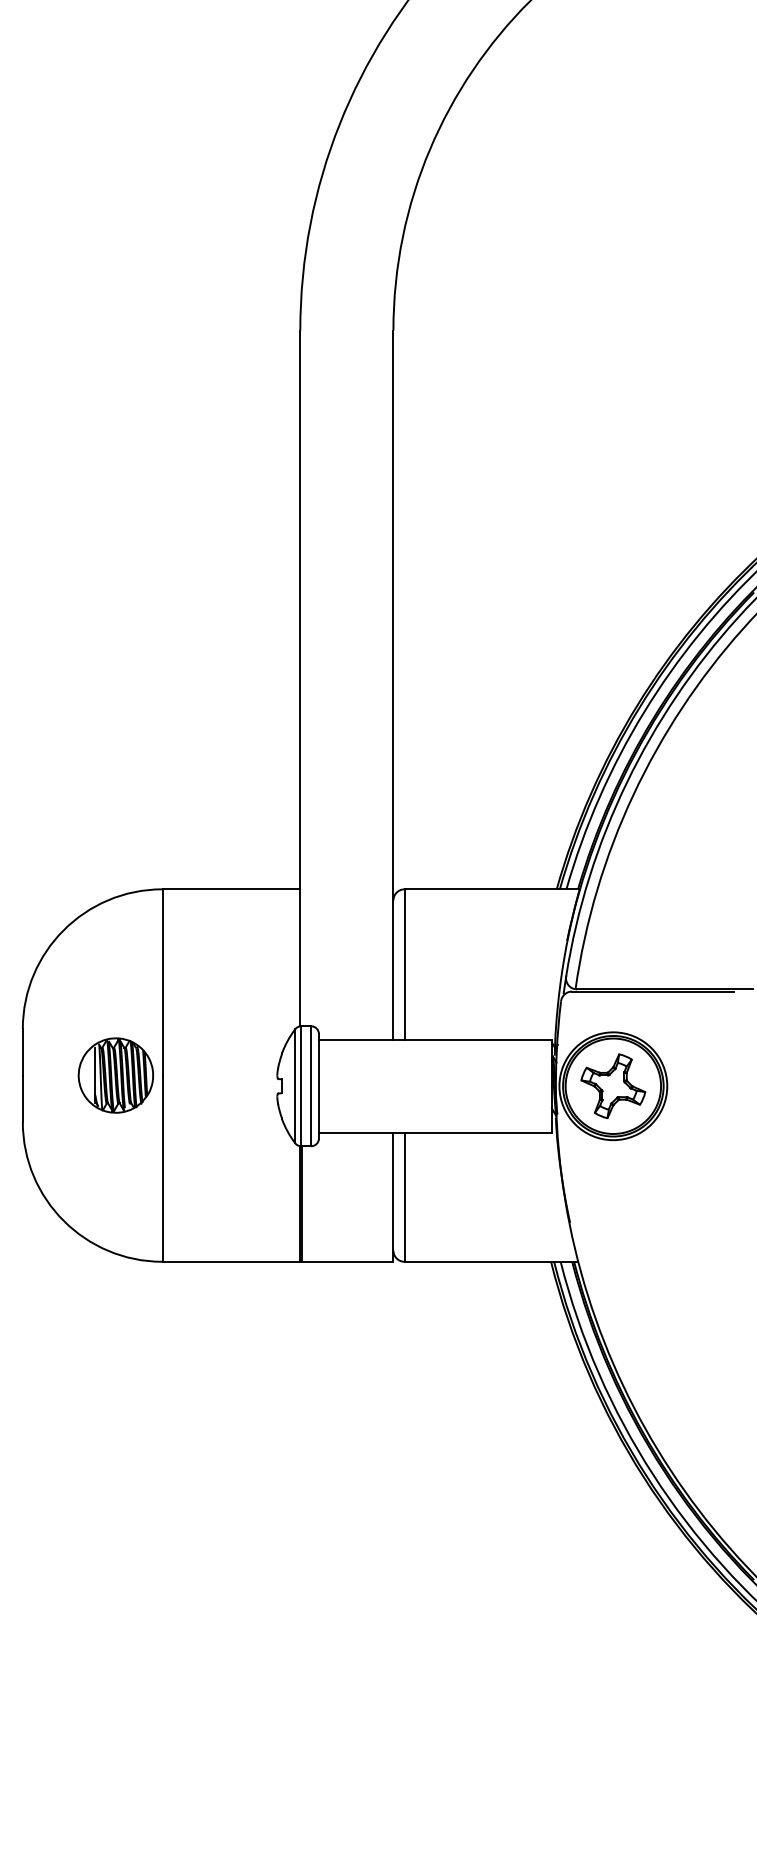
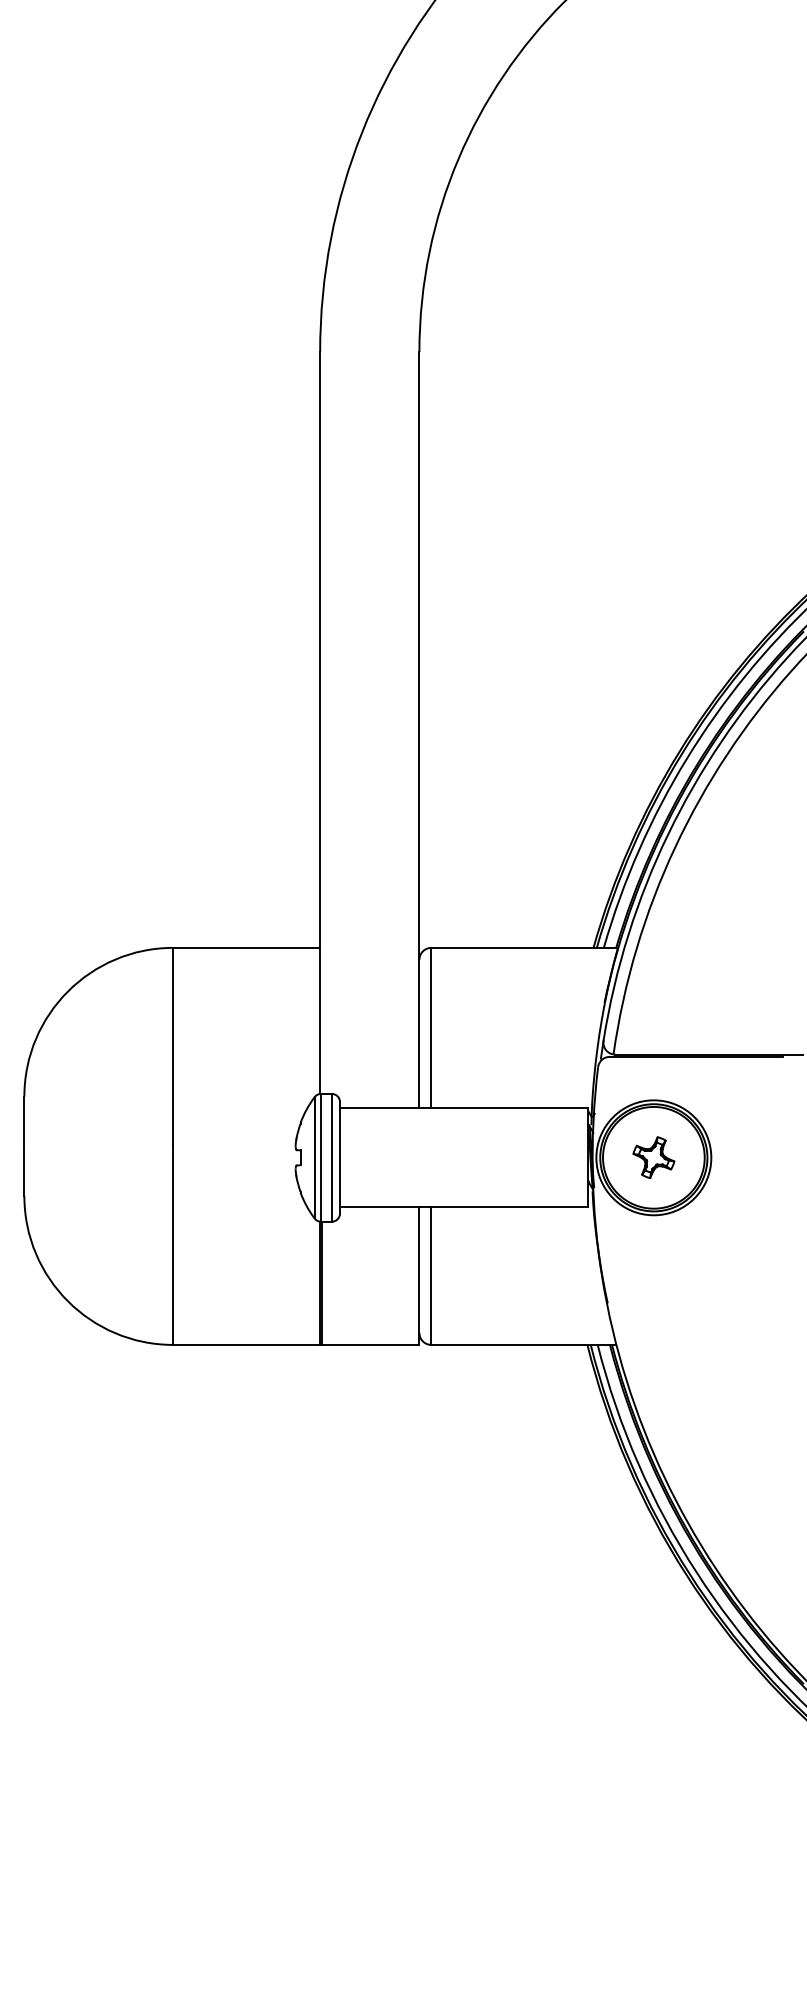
part: (115, 1074) -> (123, 1145), removed
part: (613, 1085) -> (653, 1157), size x0.6

